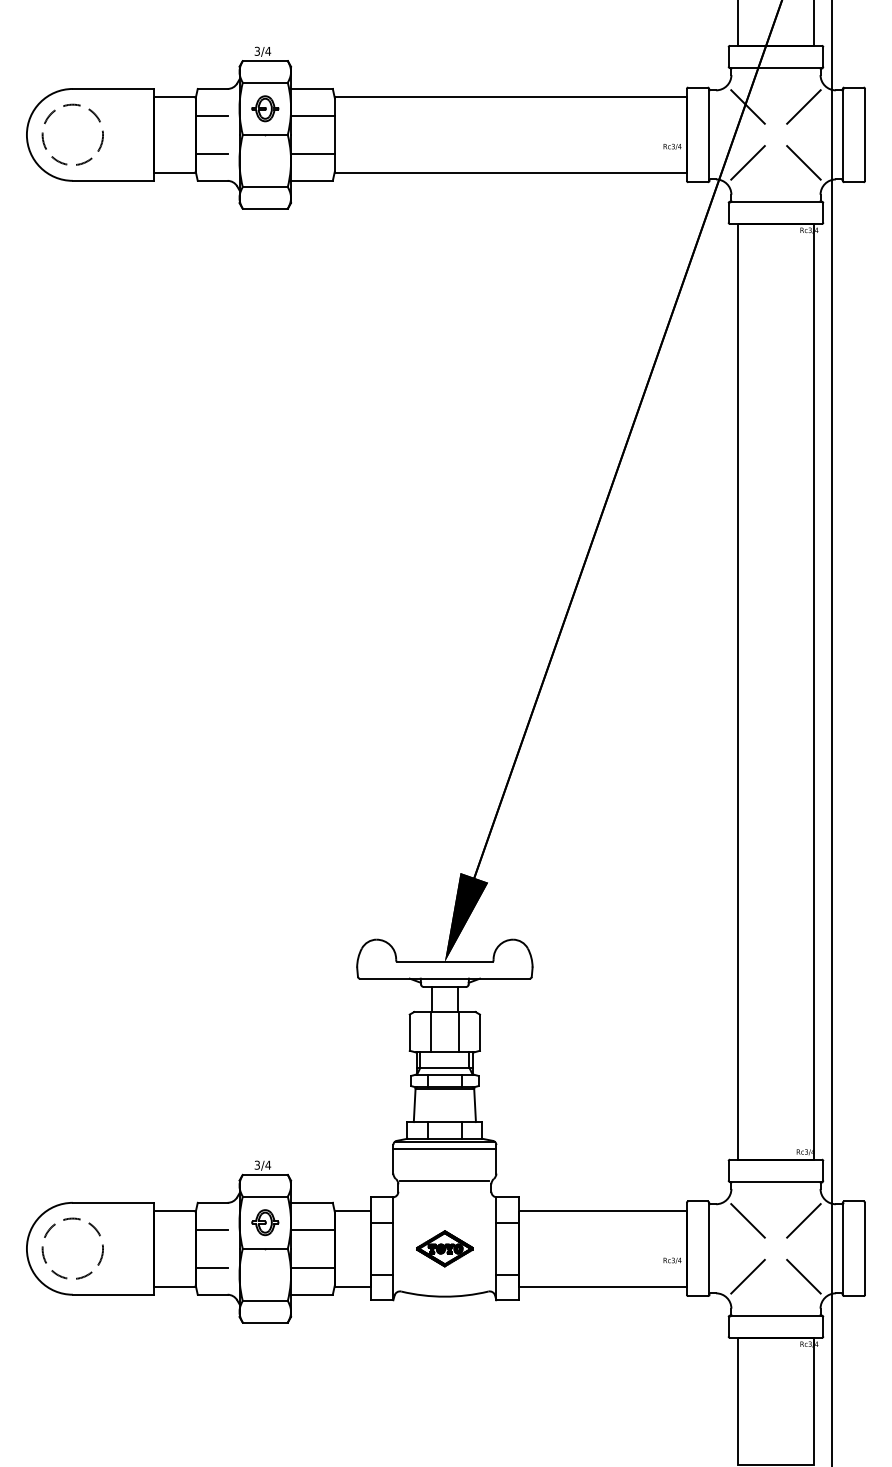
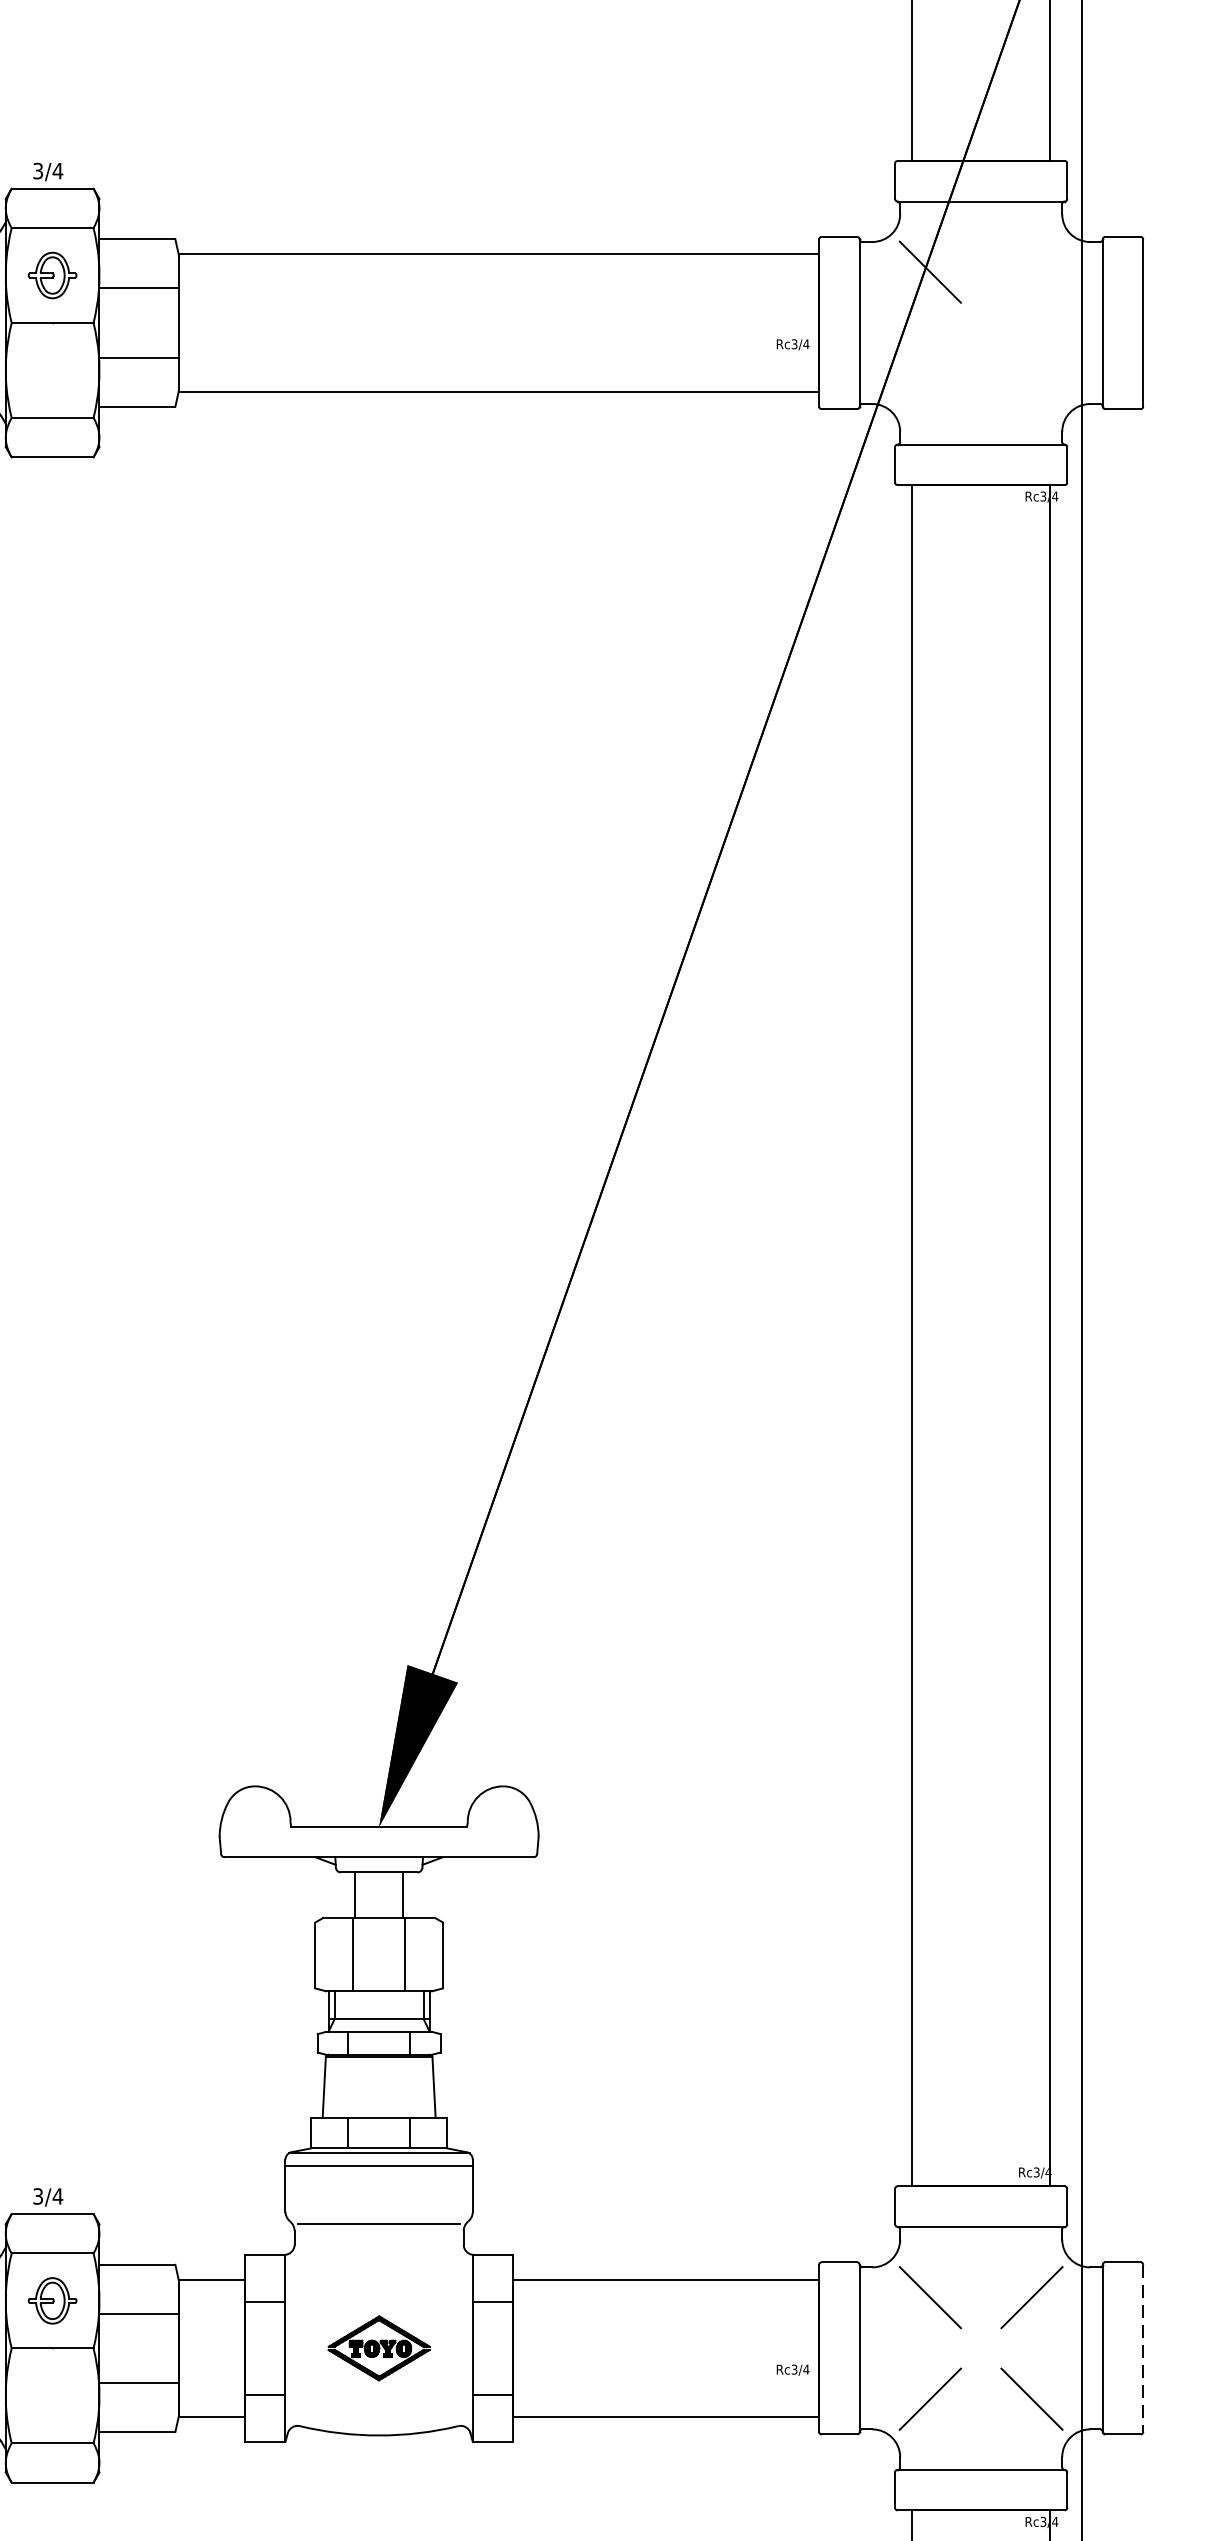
line: (803, 106) -> (1031, 271), removed
line: (747, 162) -> (929, 373), removed
line: (803, 162) -> (1031, 373), removed
line: (865, 1248) -> (1143, 2347), solid -> dashed

